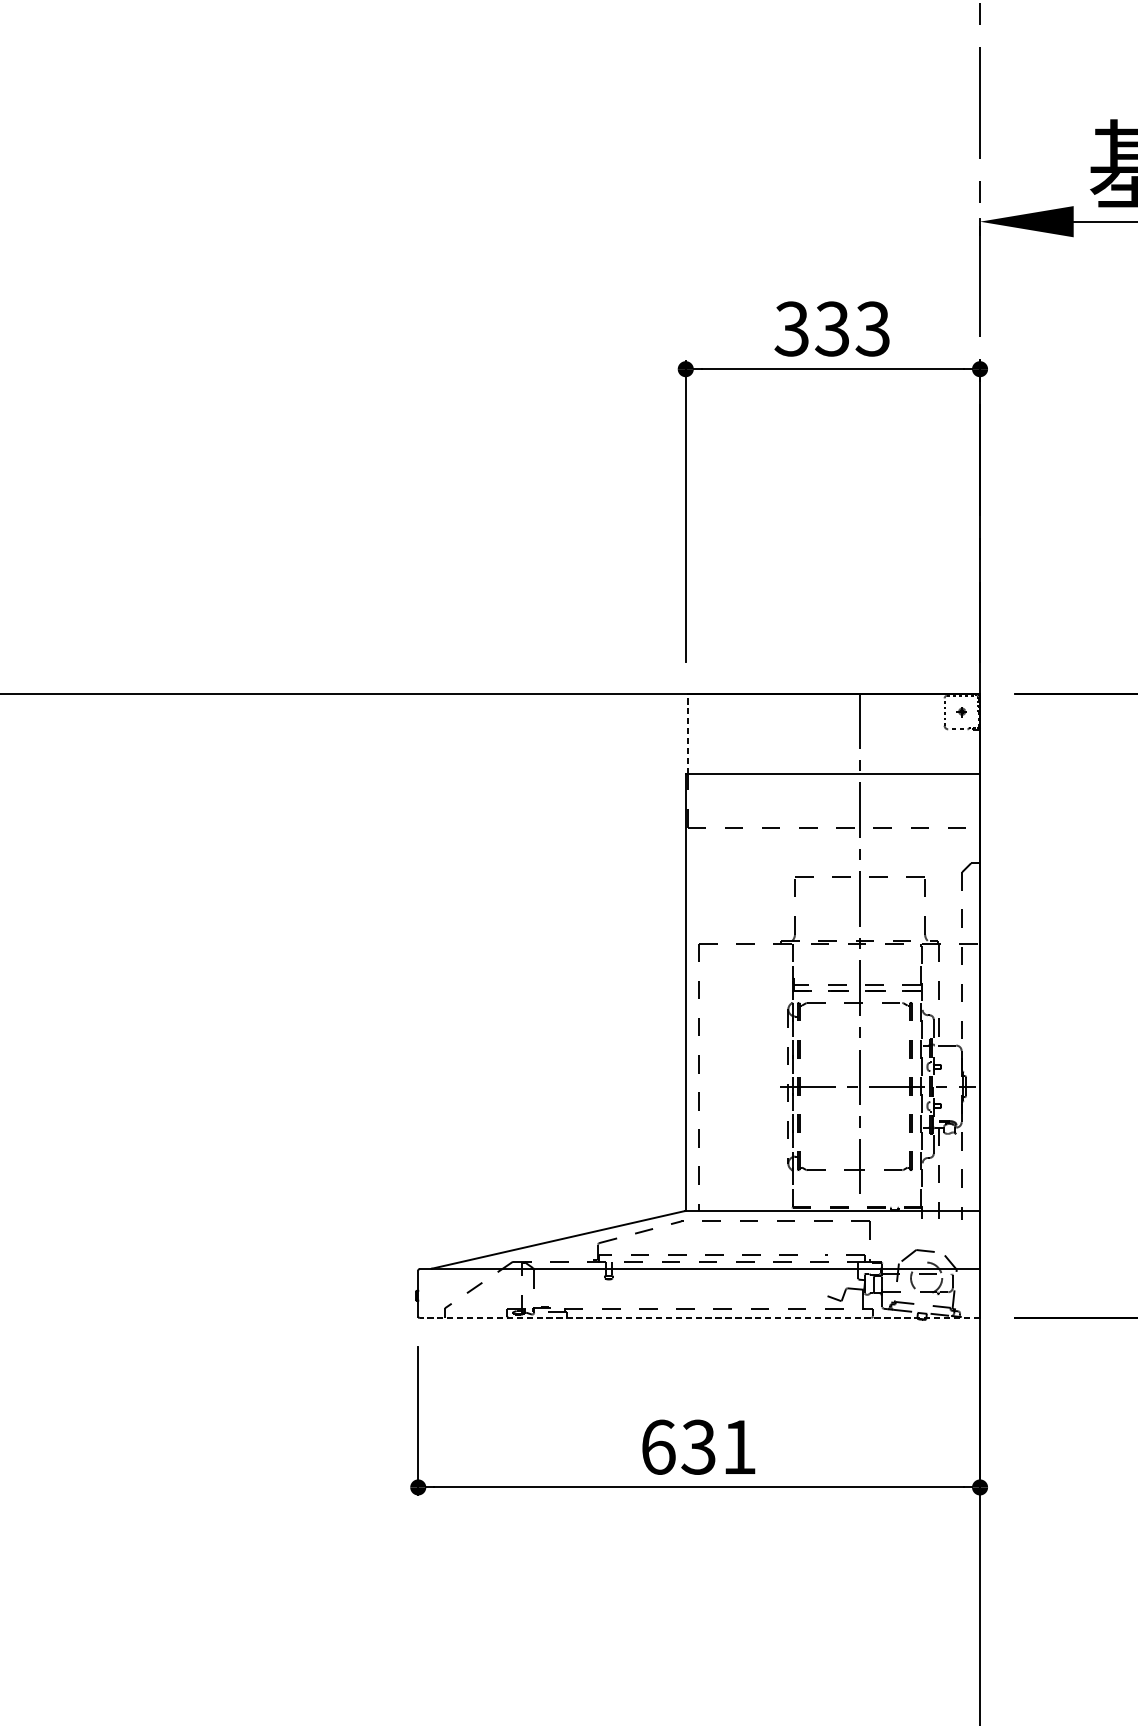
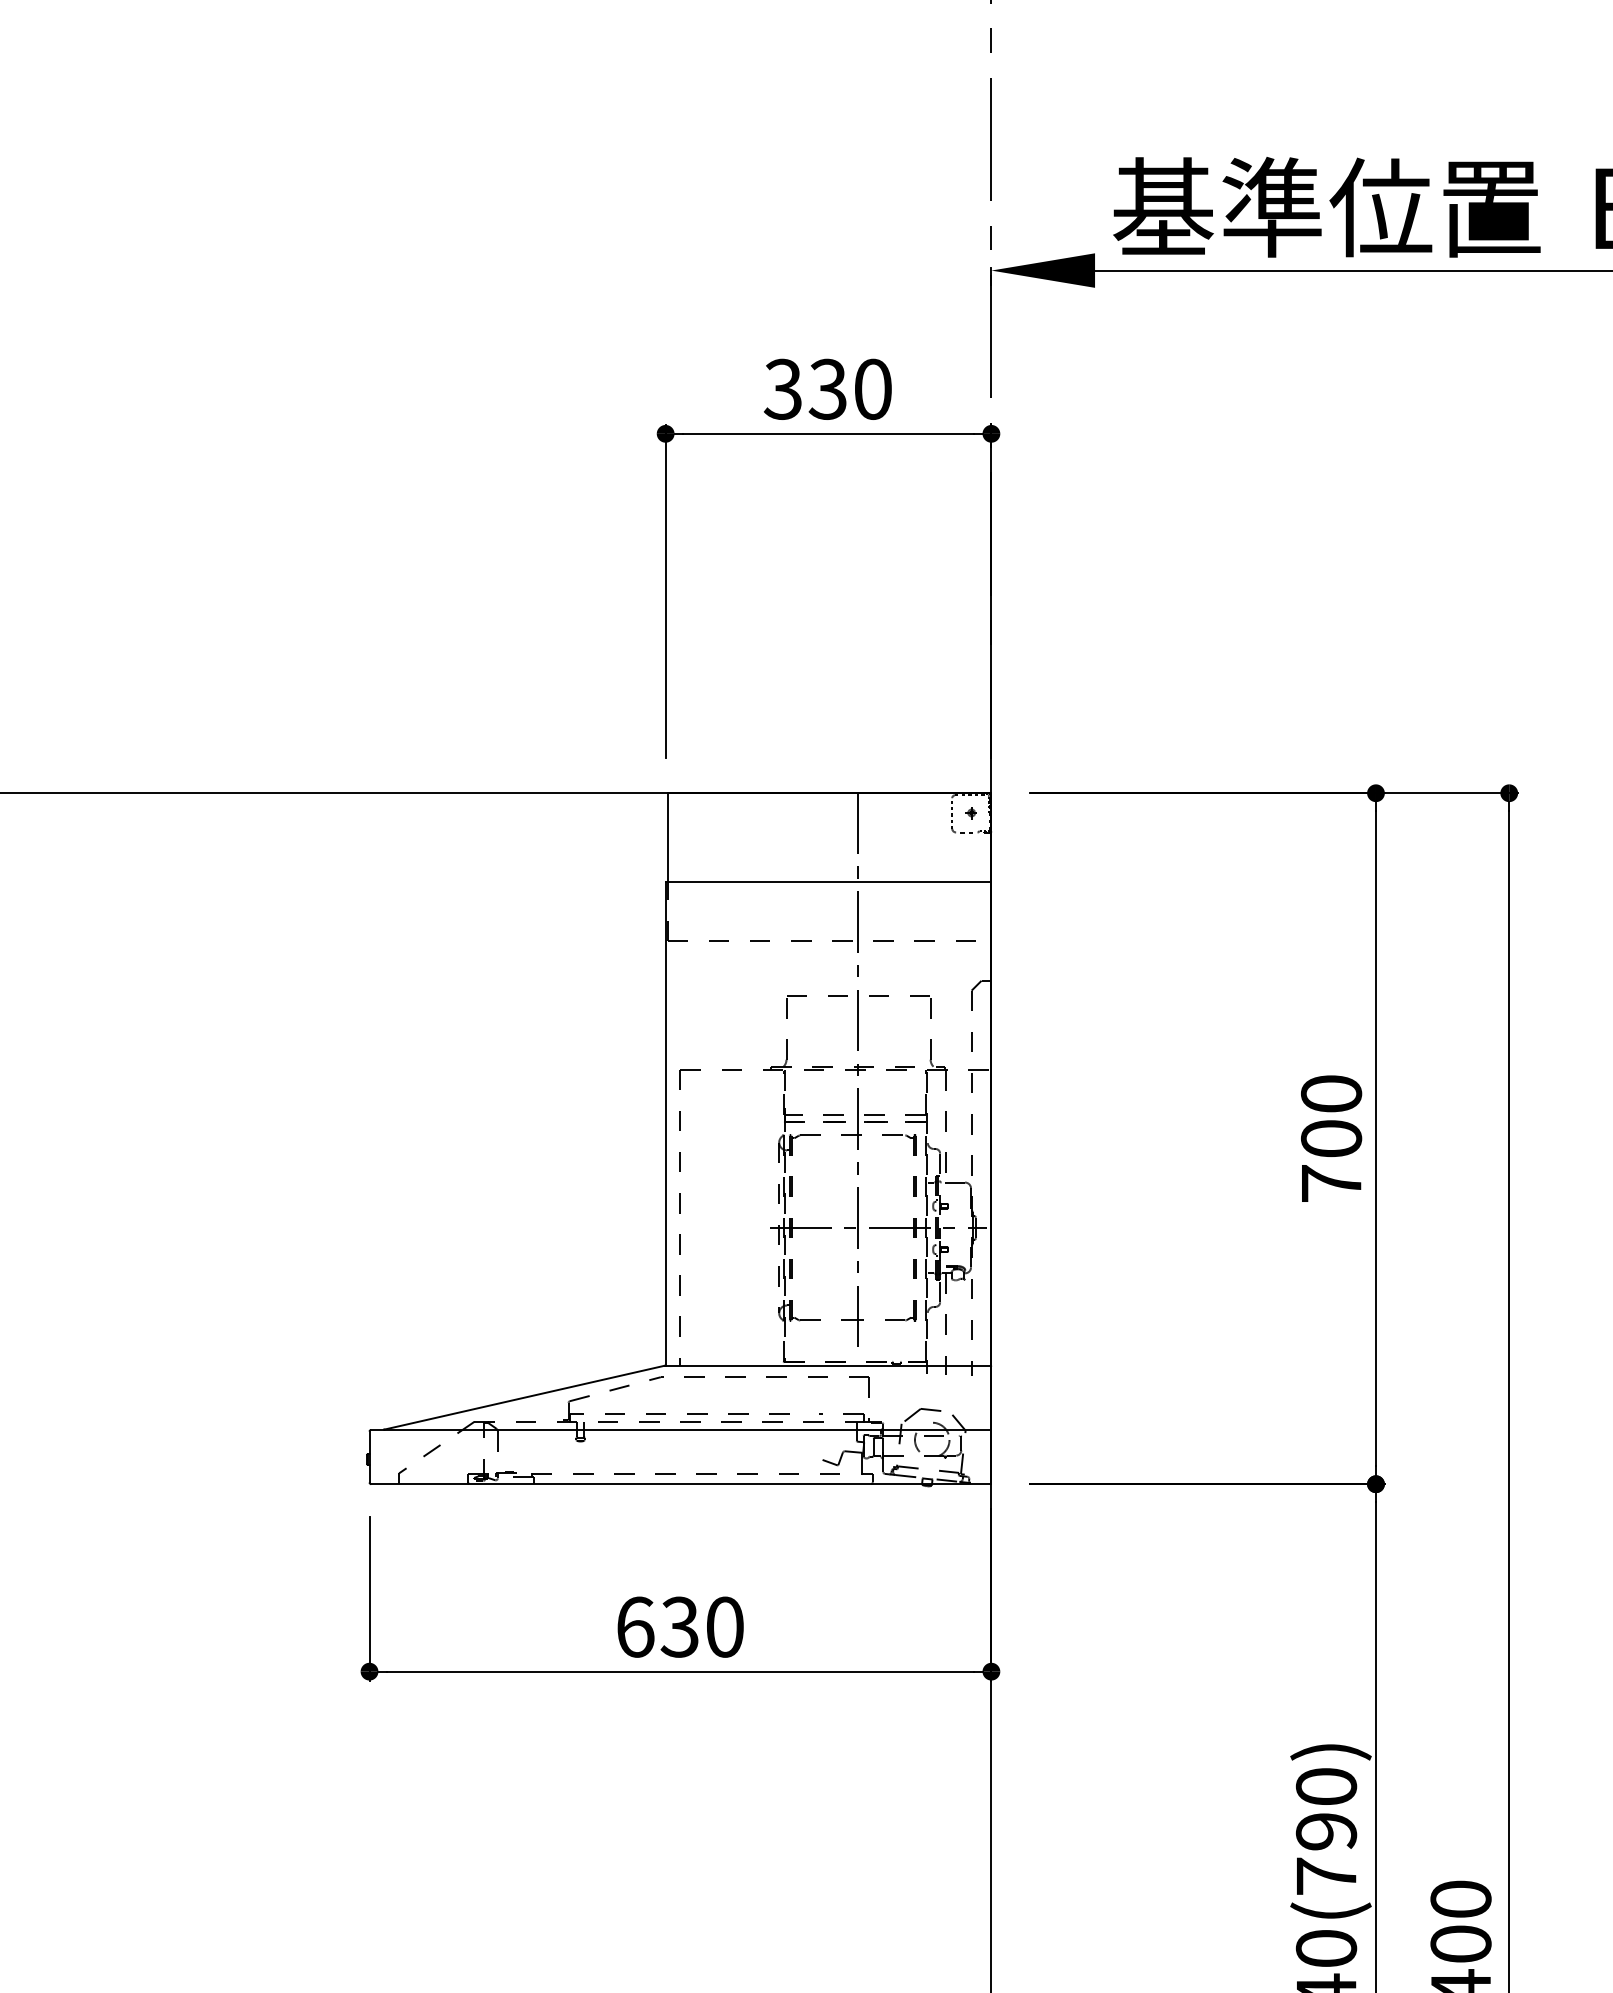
text: (872, 328) -> (872, 388), 333 -> 330
line: (687, 733) -> (667, 837), dashed -> solid
line: (699, 1318) -> (680, 1484), dashed -> solid
text: (739, 1446) -> (725, 1626), 631 -> 630

